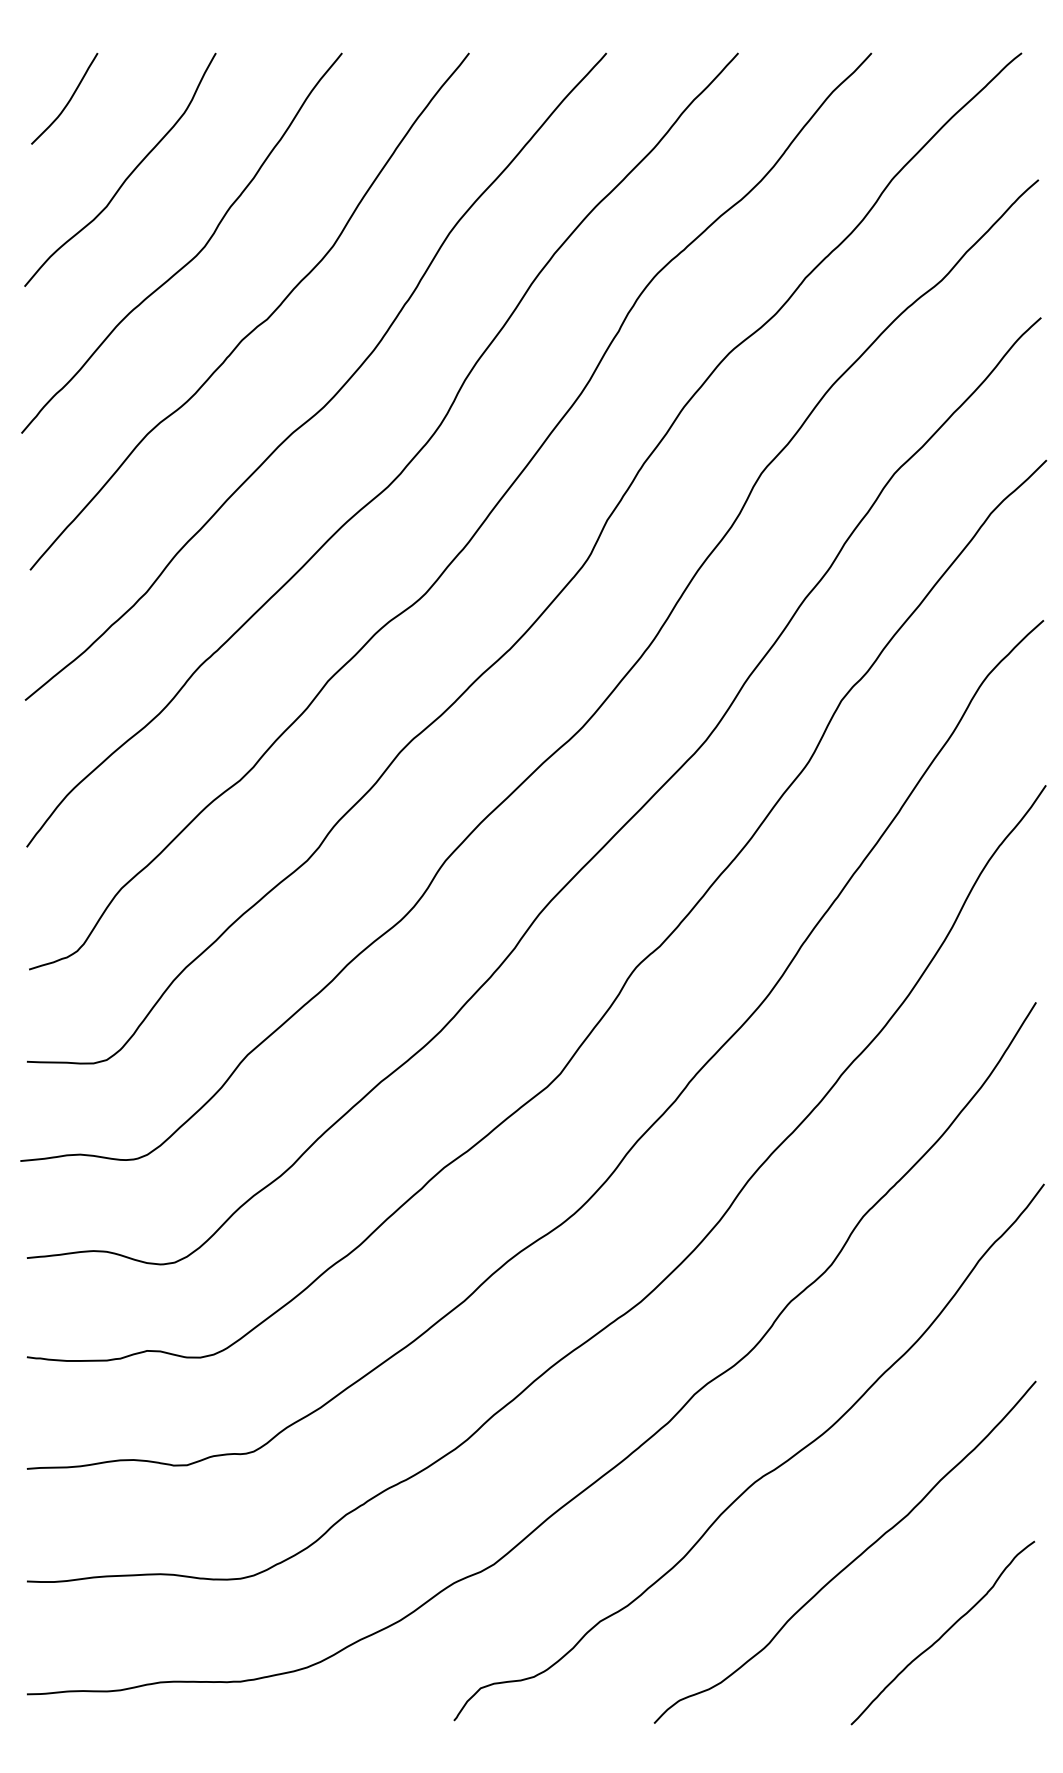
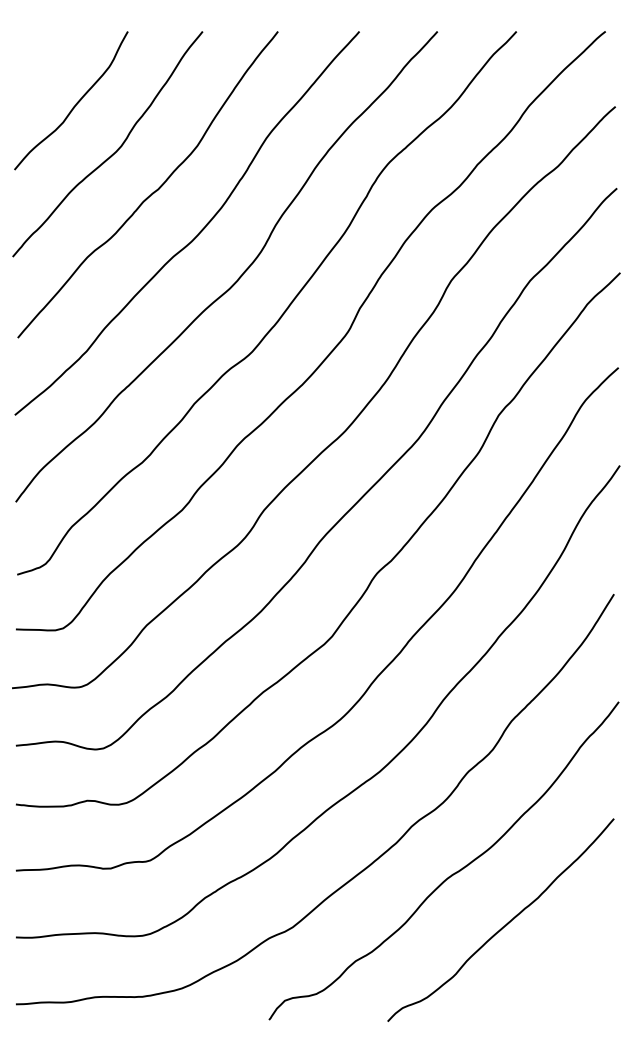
curve: (68, 100) -> (40, 59), removed
curve: (943, 1632) -> (559, 967), removed

